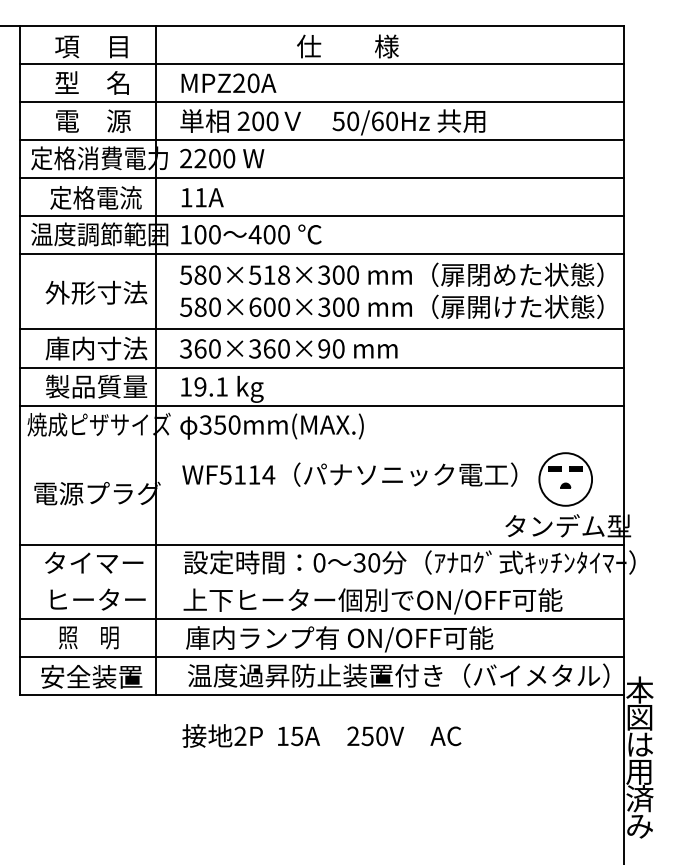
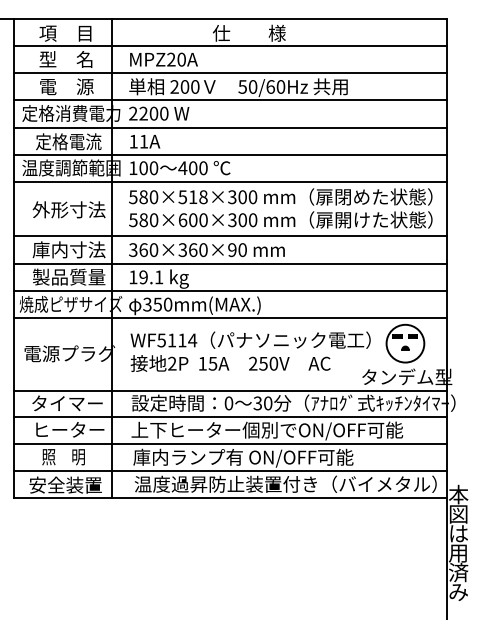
line: (321, 444) -> (230, 318), added
line: (321, 581) -> (230, 416), added
text: (321, 735) -> (230, 363), moved

